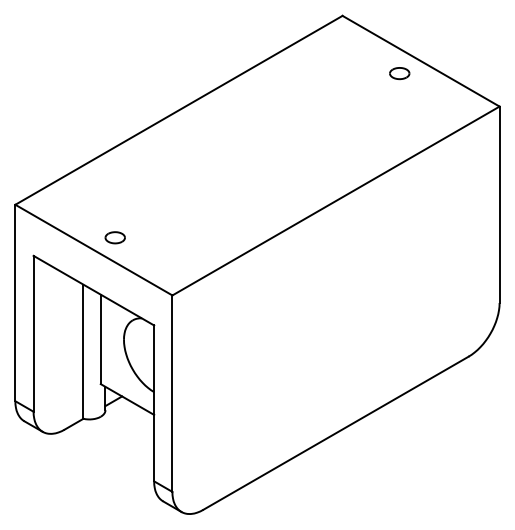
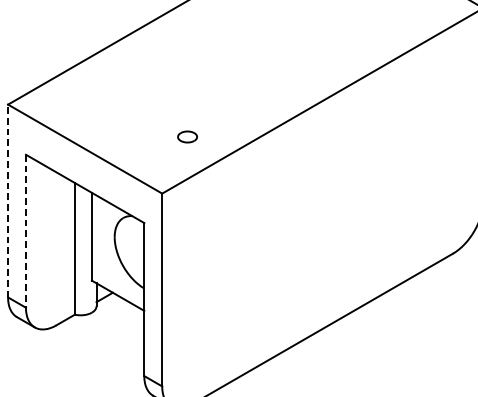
part: (114, 237) -> (186, 136), moved
line: (15, 302) -> (8, 200), solid -> dashed
line: (33, 333) -> (25, 230), solid -> dashed

